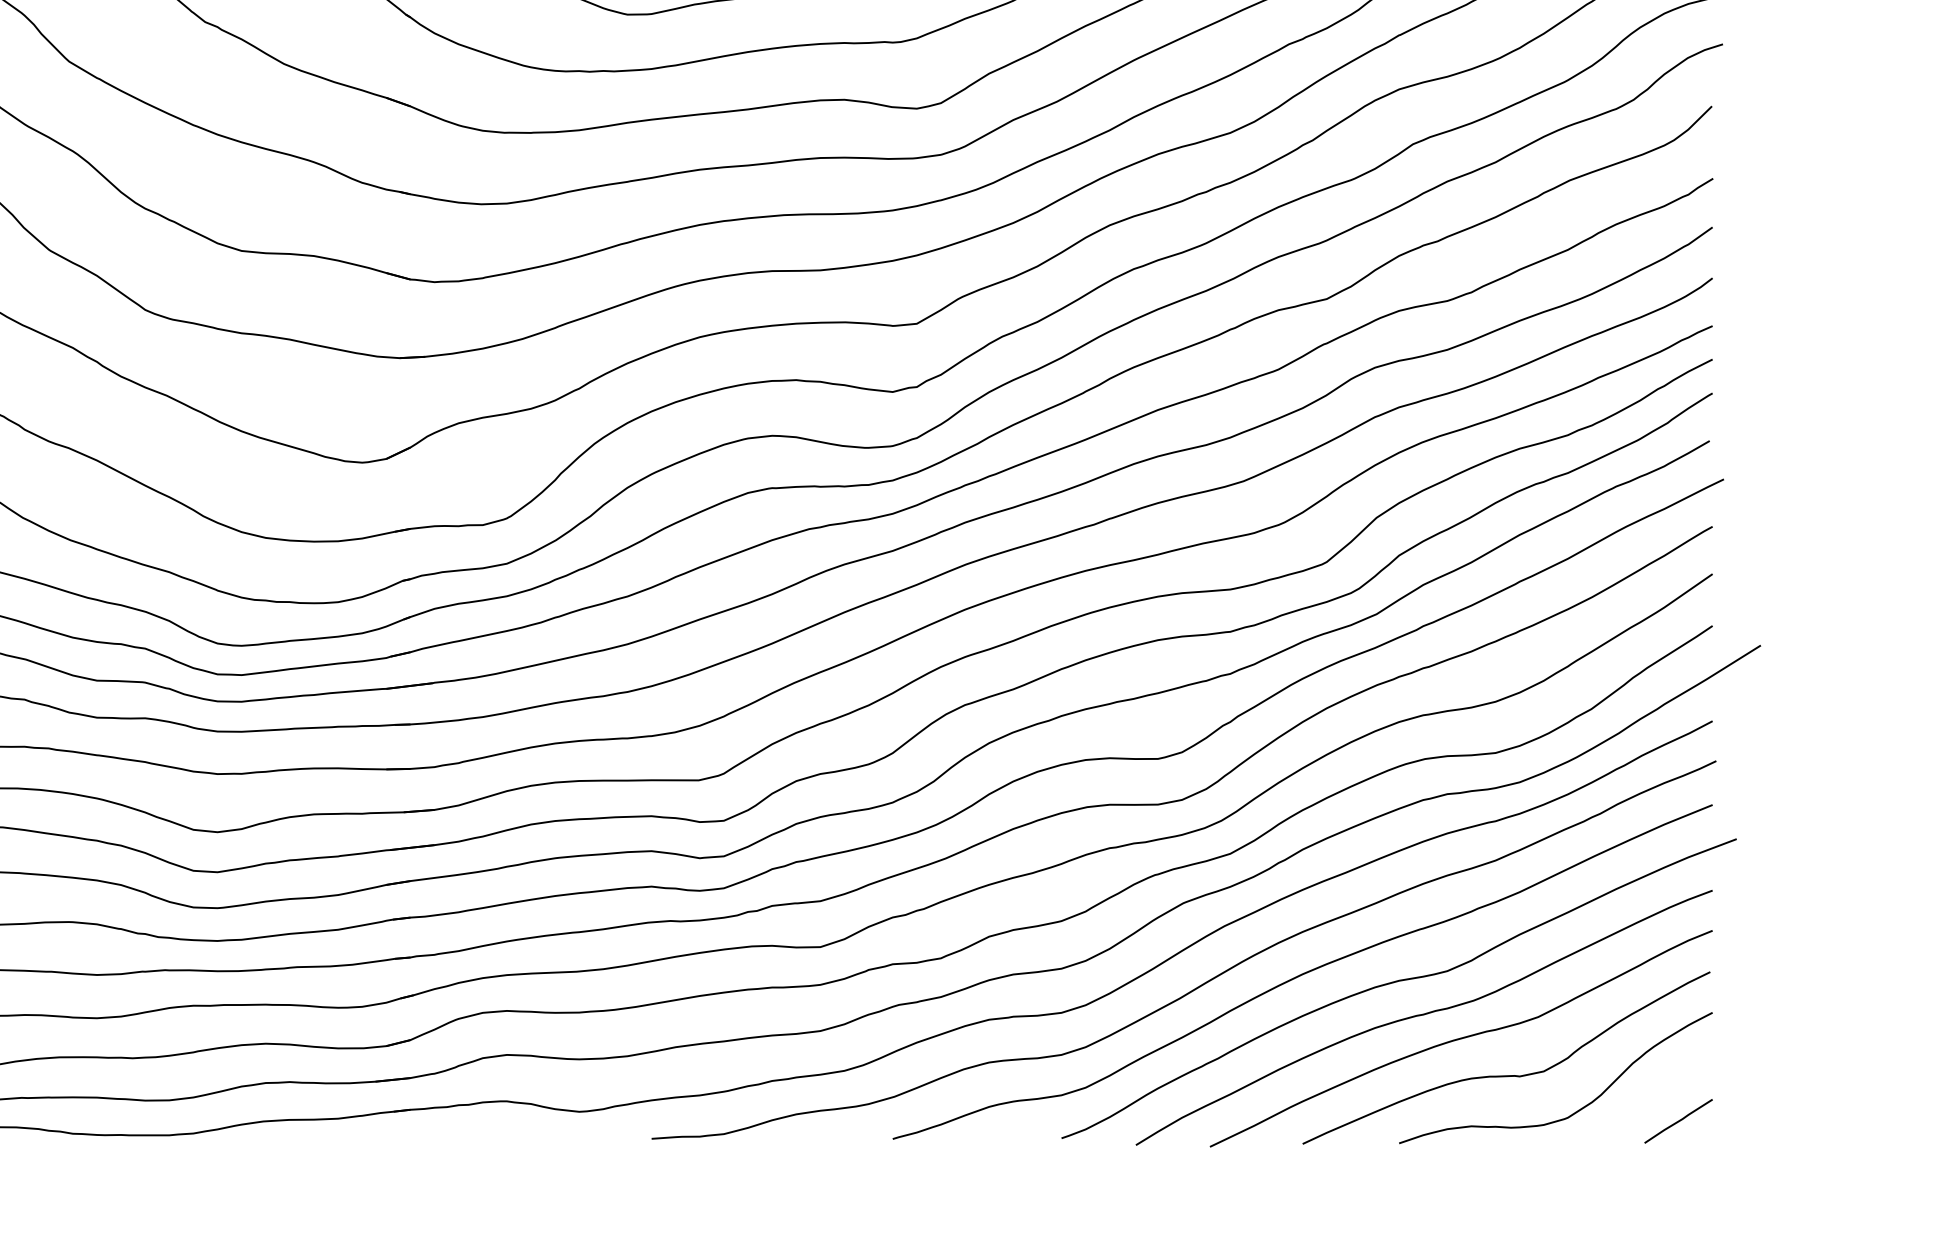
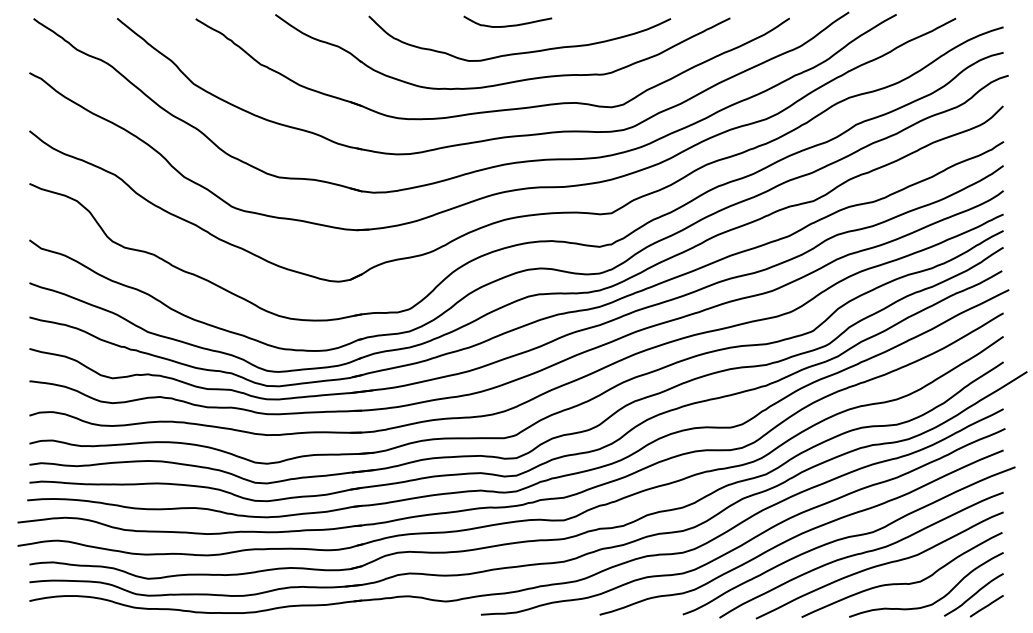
curve: (1651, 1097) -> (973, 594), added

